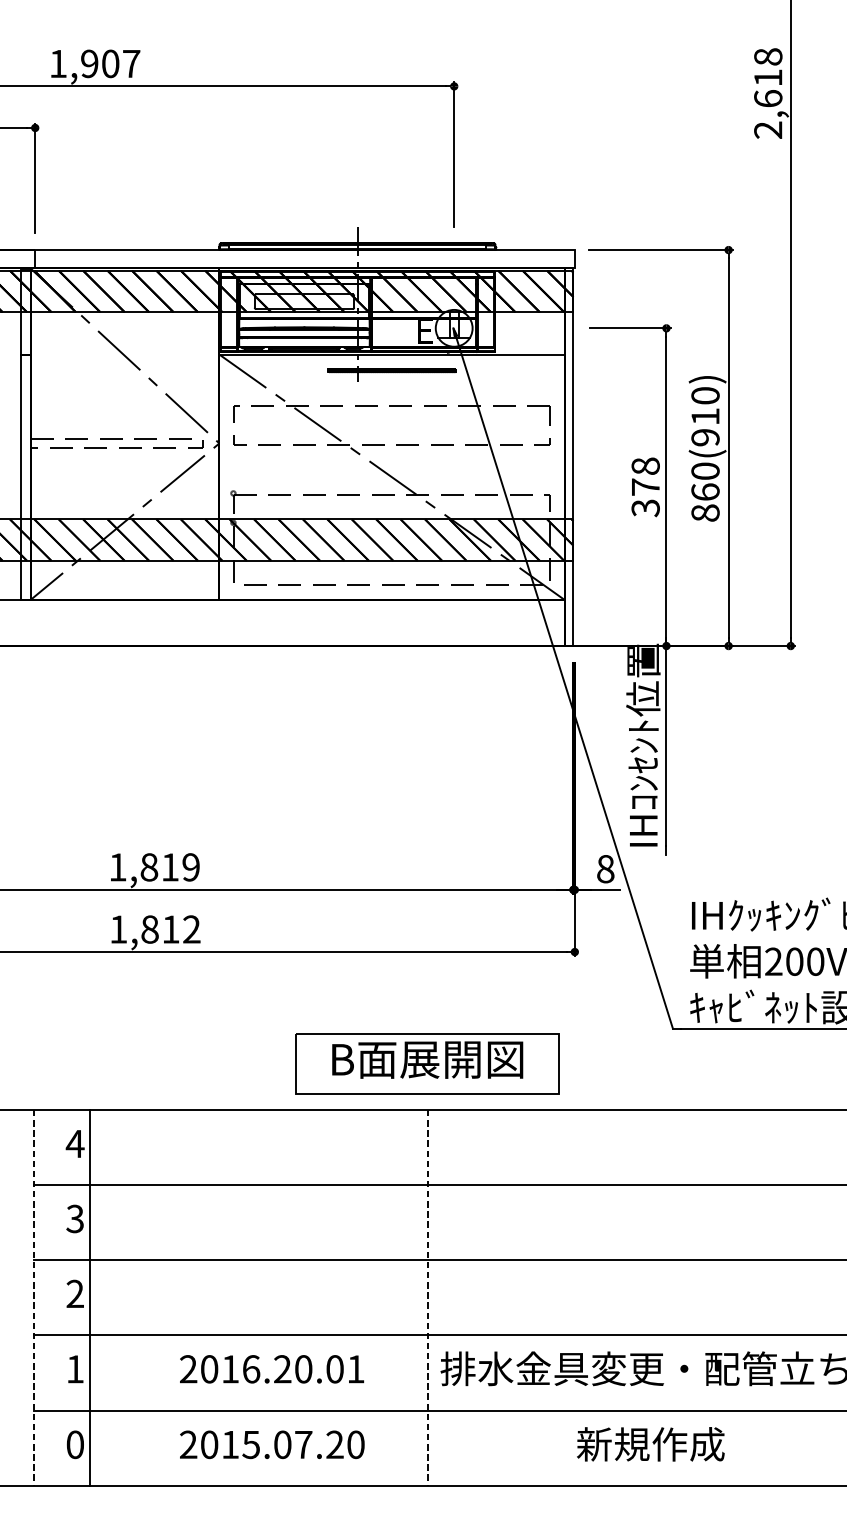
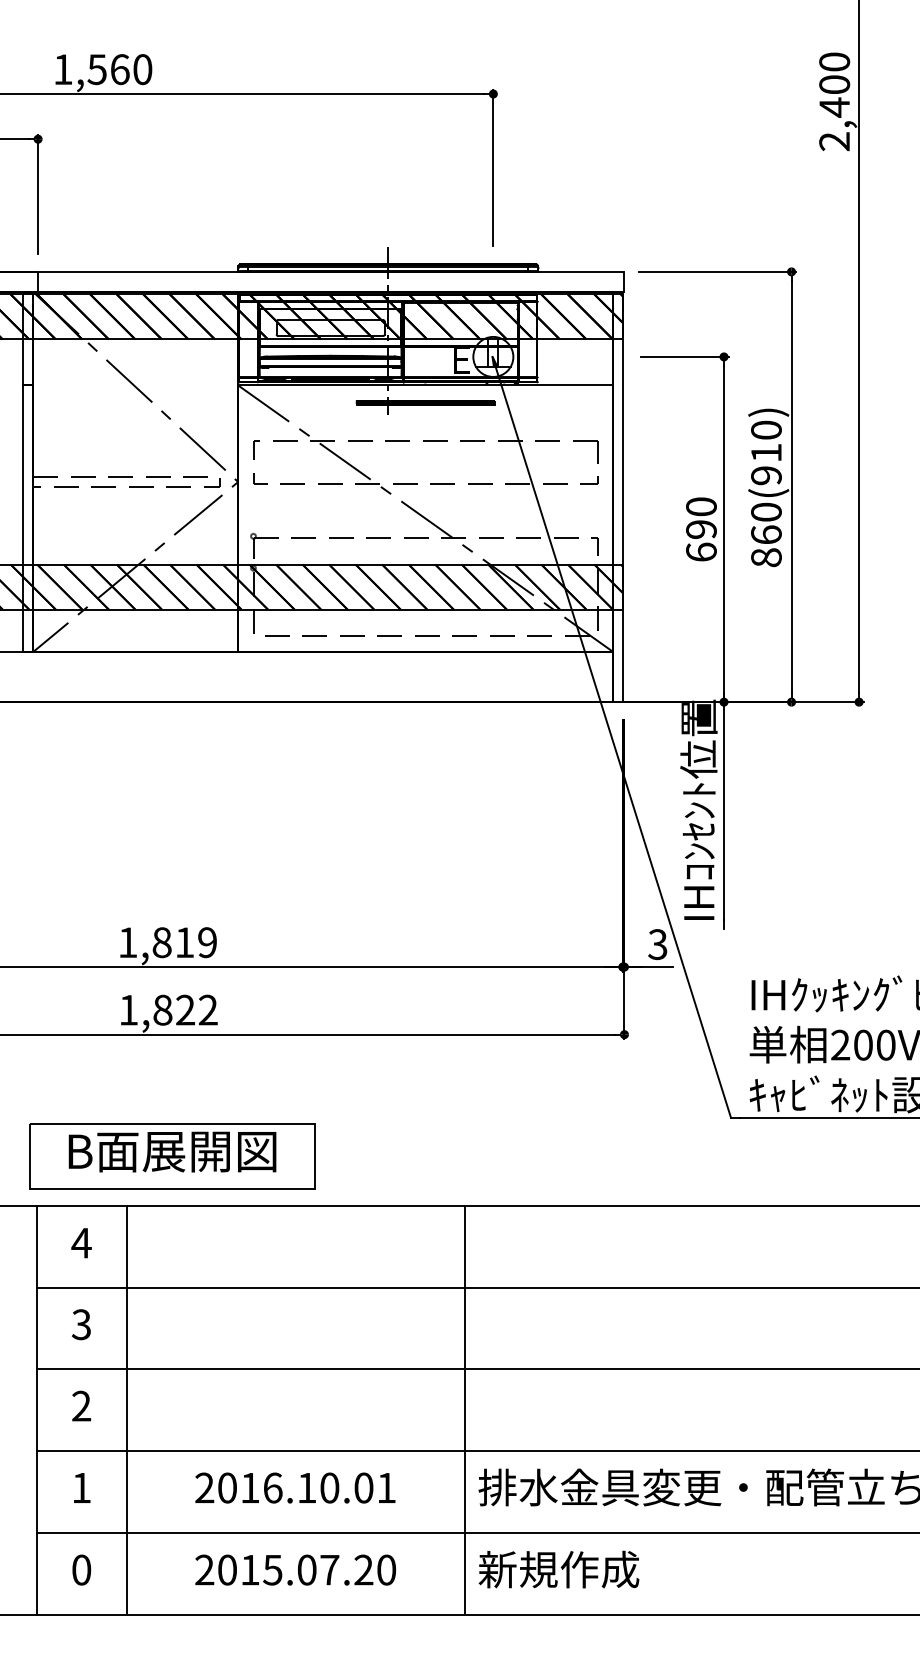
text: (110, 63) -> (119, 69), 1,907 -> 1,560
text: (768, 77) -> (834, 84), 2,618 -> 2,400
text: (645, 487) -> (701, 529), 378 -> 690
text: (605, 869) -> (657, 944), 8 -> 3
text: (170, 928) -> (185, 1009), 1,812 -> 1,822
part: (427, 1064) -> (172, 1156), moved
line: (90, 1297) -> (127, 1410), moved
line: (33, 1298) -> (36, 1411), dashed -> solid
line: (427, 1298) -> (464, 1411), dashed -> solid
text: (282, 1368) -> (306, 1487), 2016.20.01 -> 2016.10.01
text: (650, 1444) -> (558, 1569), moved

